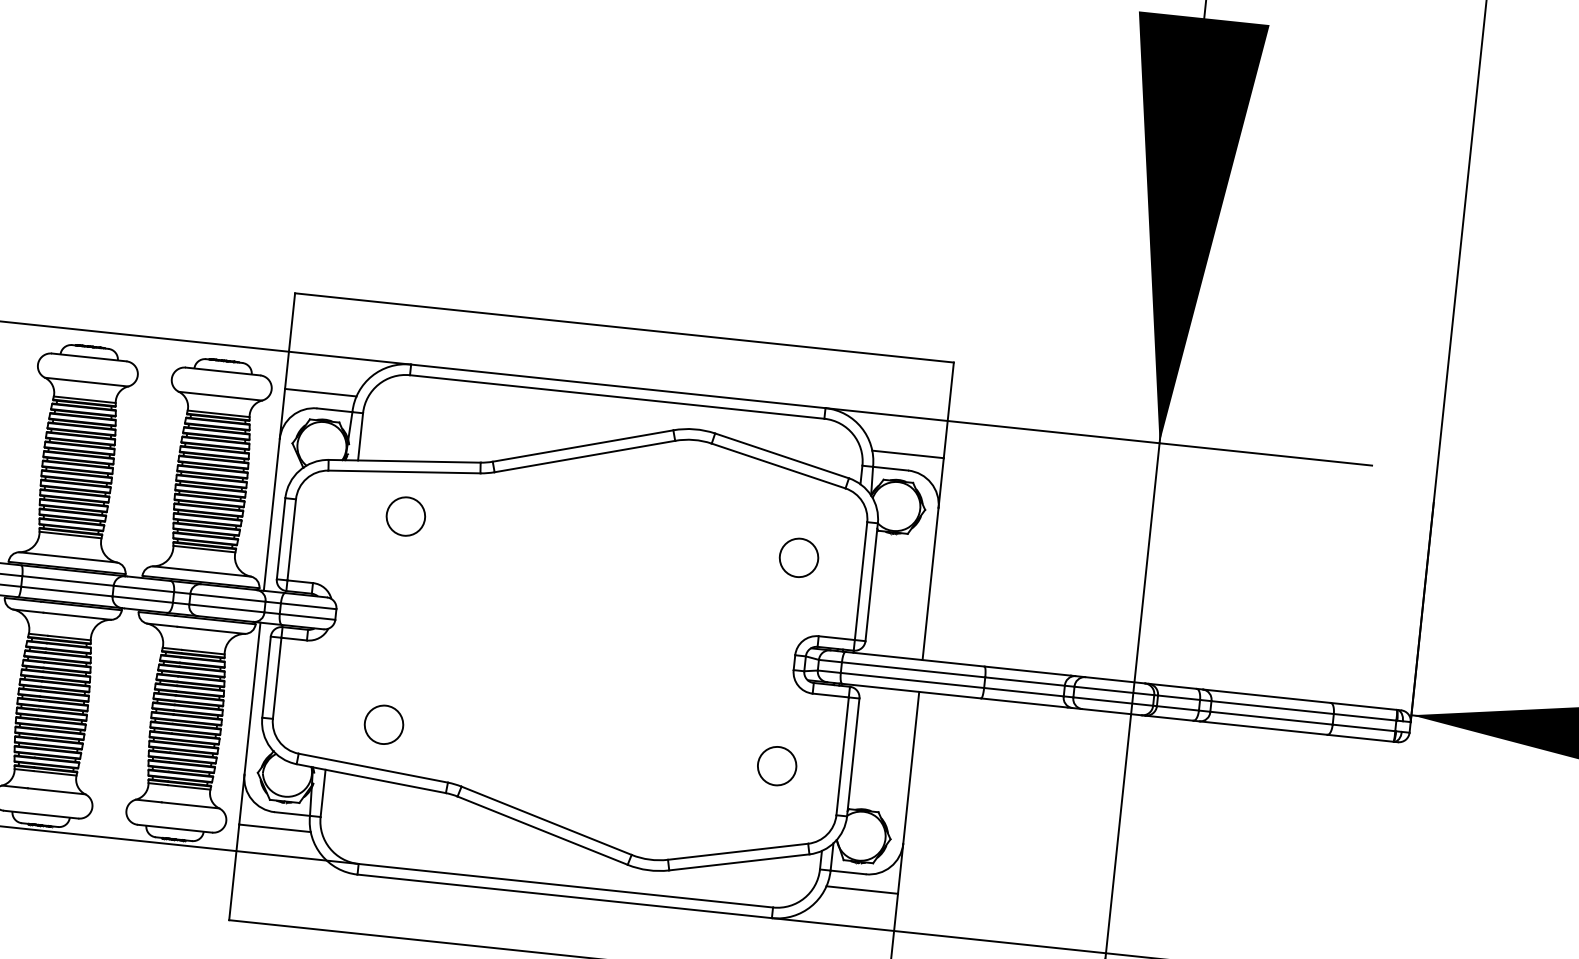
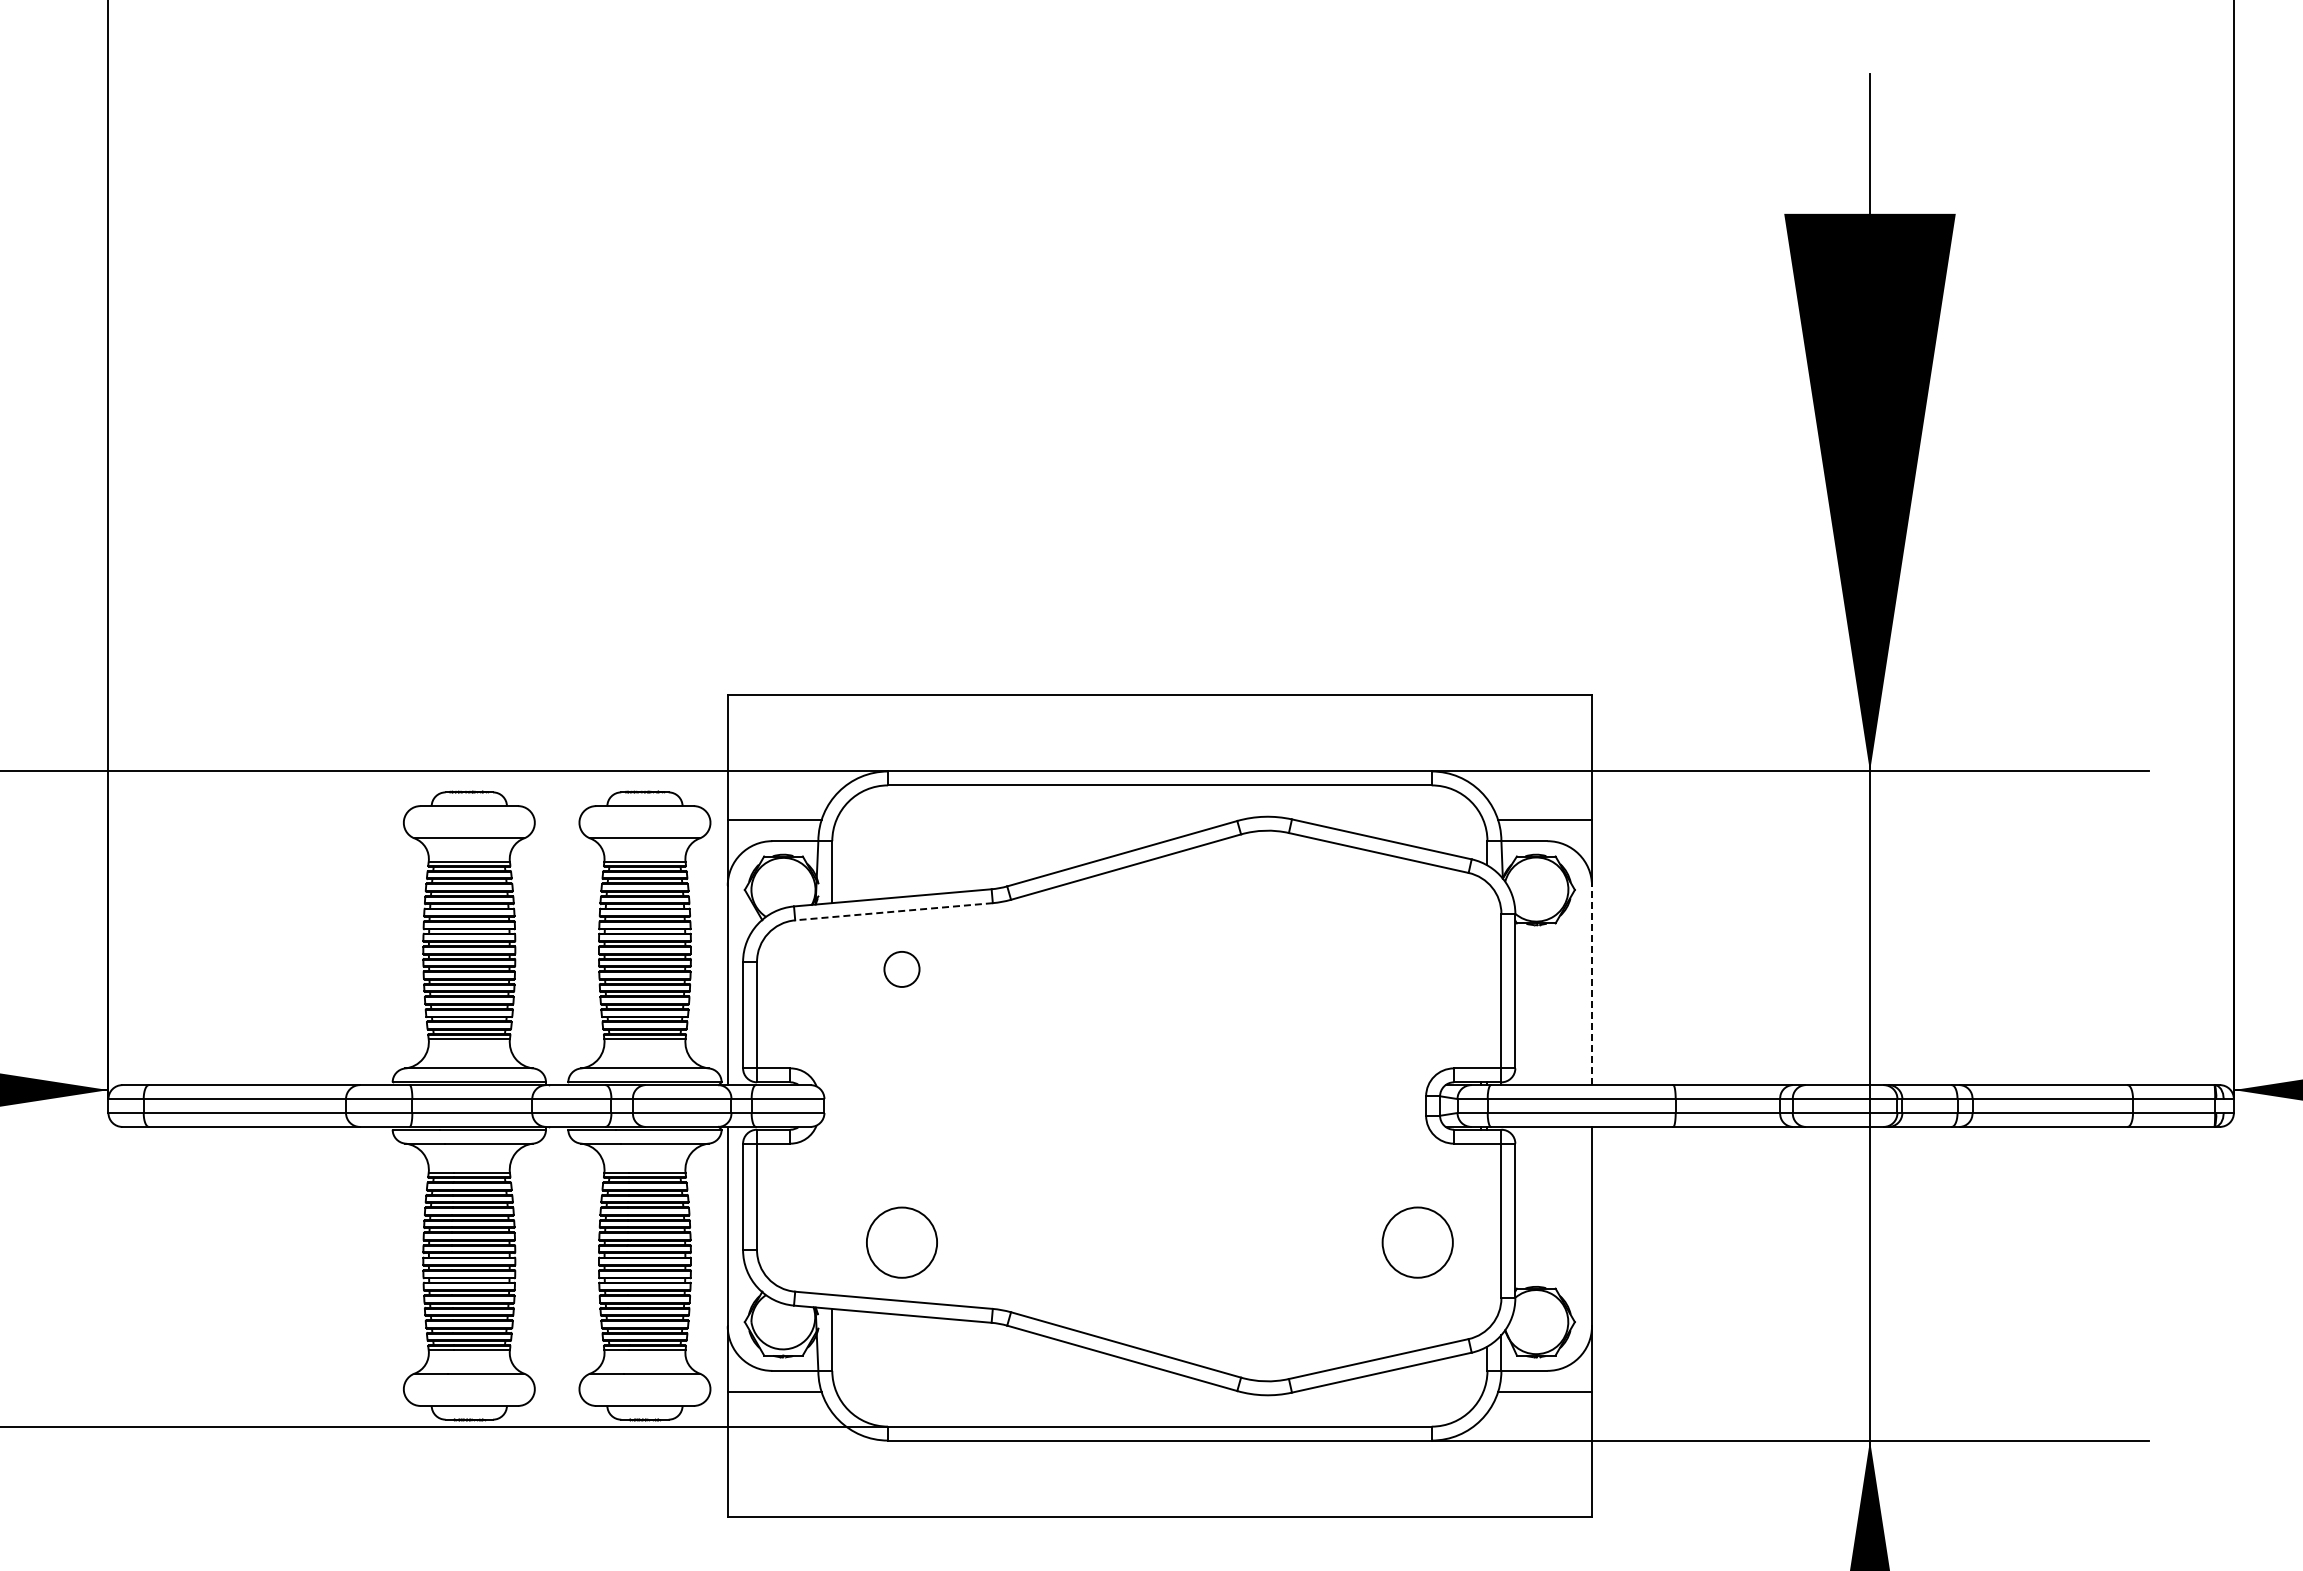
line: (404, 471) -> (893, 911), solid -> dashed
circle: (405, 516) -> (901, 969), size x0.7
circle: (798, 557) -> (1417, 969), removed
line: (930, 584) -> (1592, 985), solid -> dashed
circle: (383, 724) -> (901, 1242), size x1.4
circle: (776, 766) -> (1417, 1242), size x1.4

